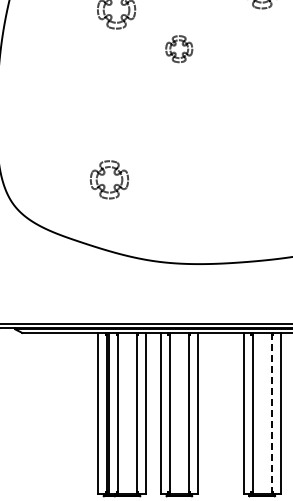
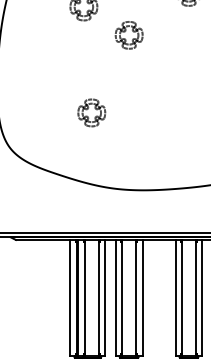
part: (178, 48) -> (128, 34), size x1.43
part: (104, 174) -> (88, 109), moved
line: (271, 412) -> (195, 297), dashed -> solid

